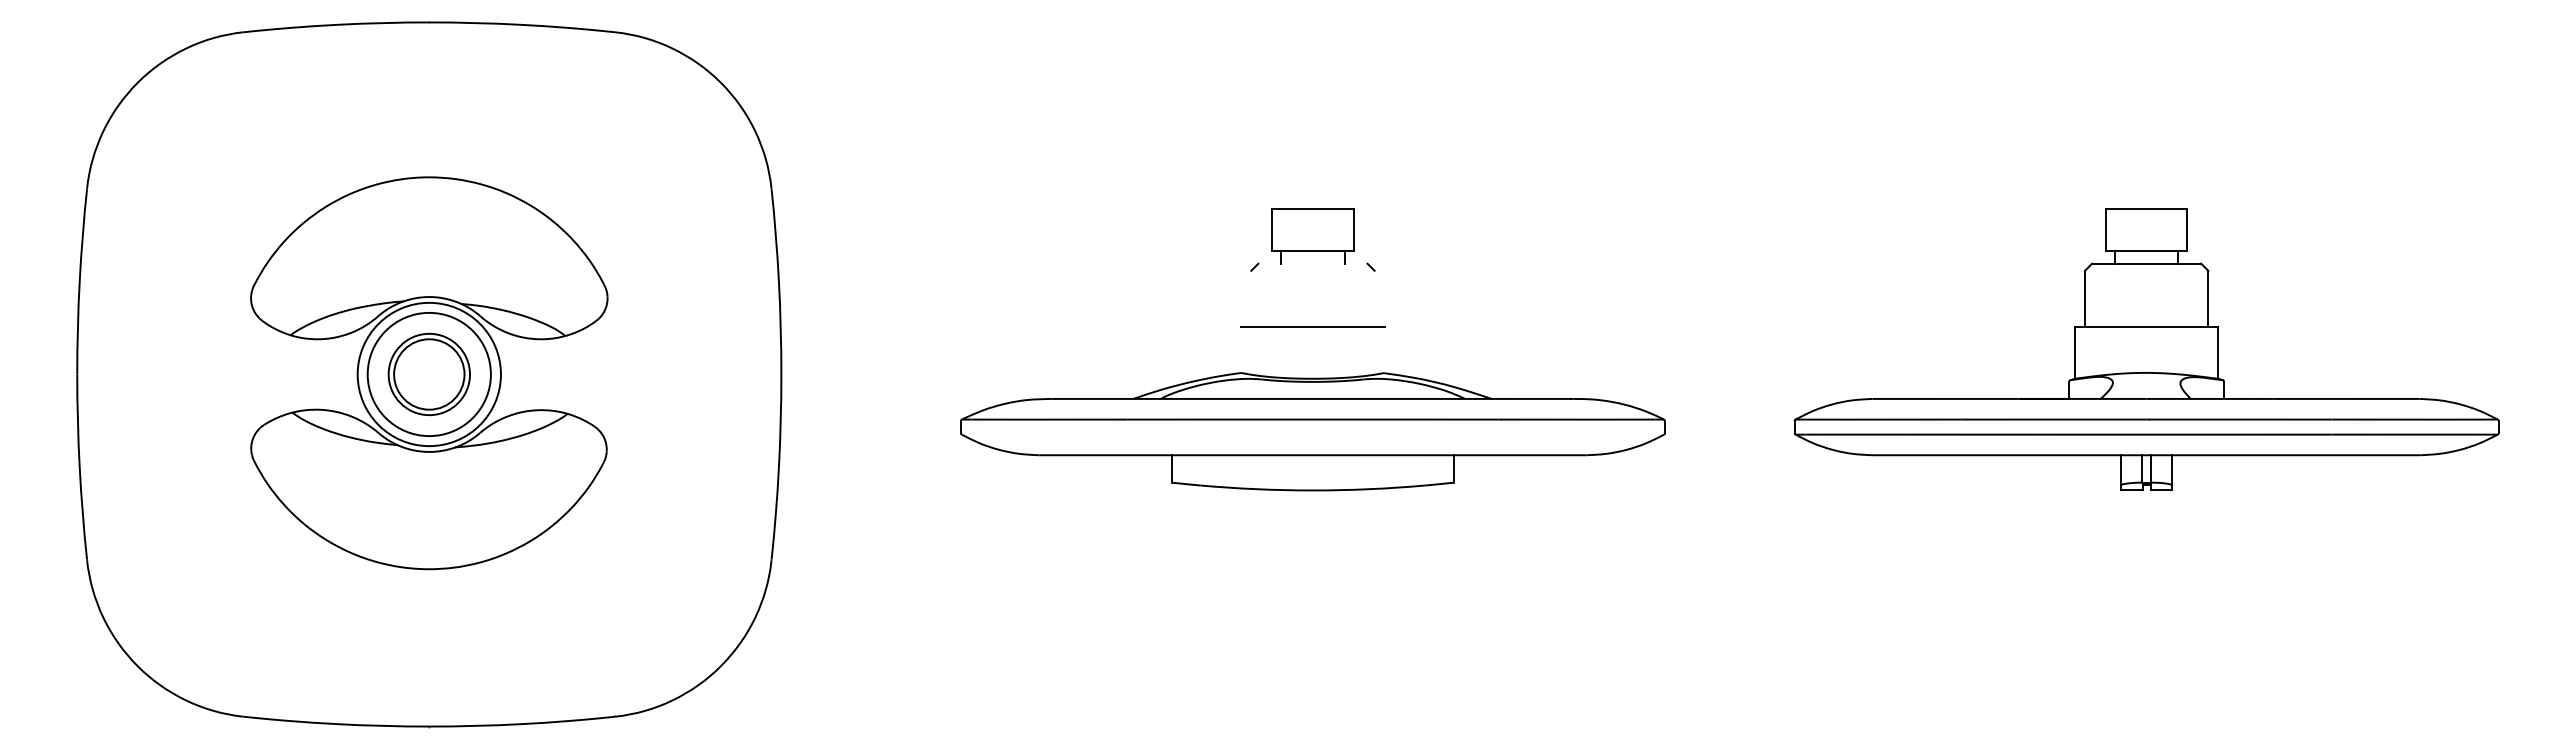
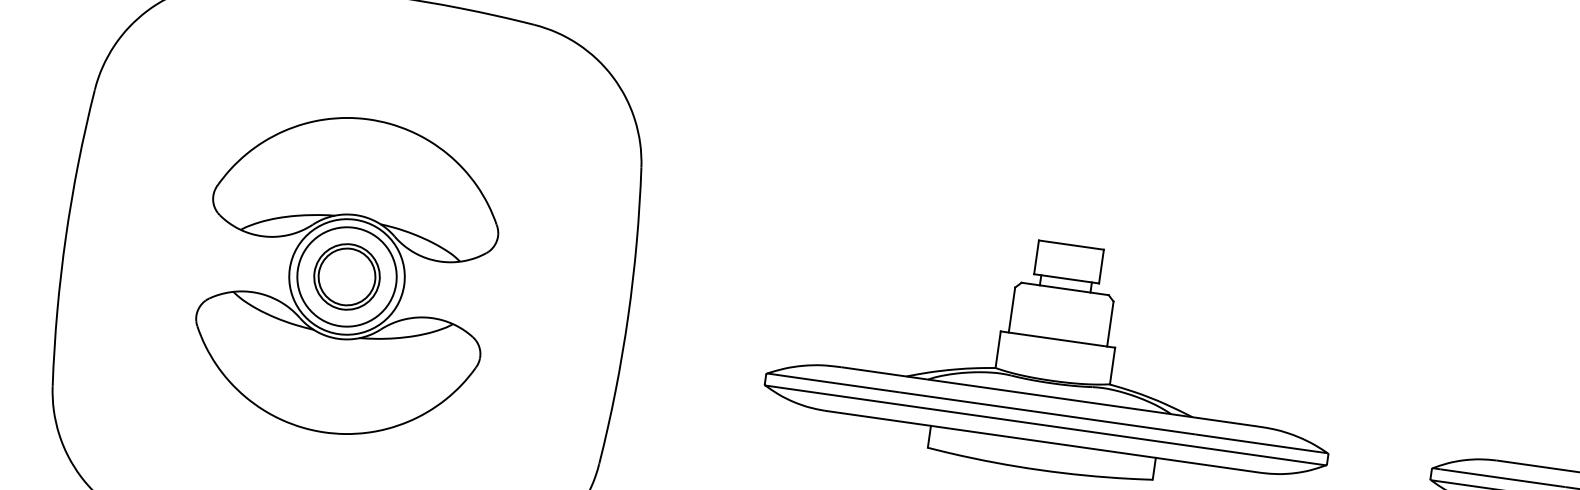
line: (1312, 263) -> (1064, 288), added
line: (1251, 298) -> (1012, 309), added
line: (1374, 298) -> (1110, 323), added
line: (1241, 349) -> (998, 349), added
line: (1384, 349) -> (1112, 365), added
line: (1312, 434) -> (1045, 425), added

